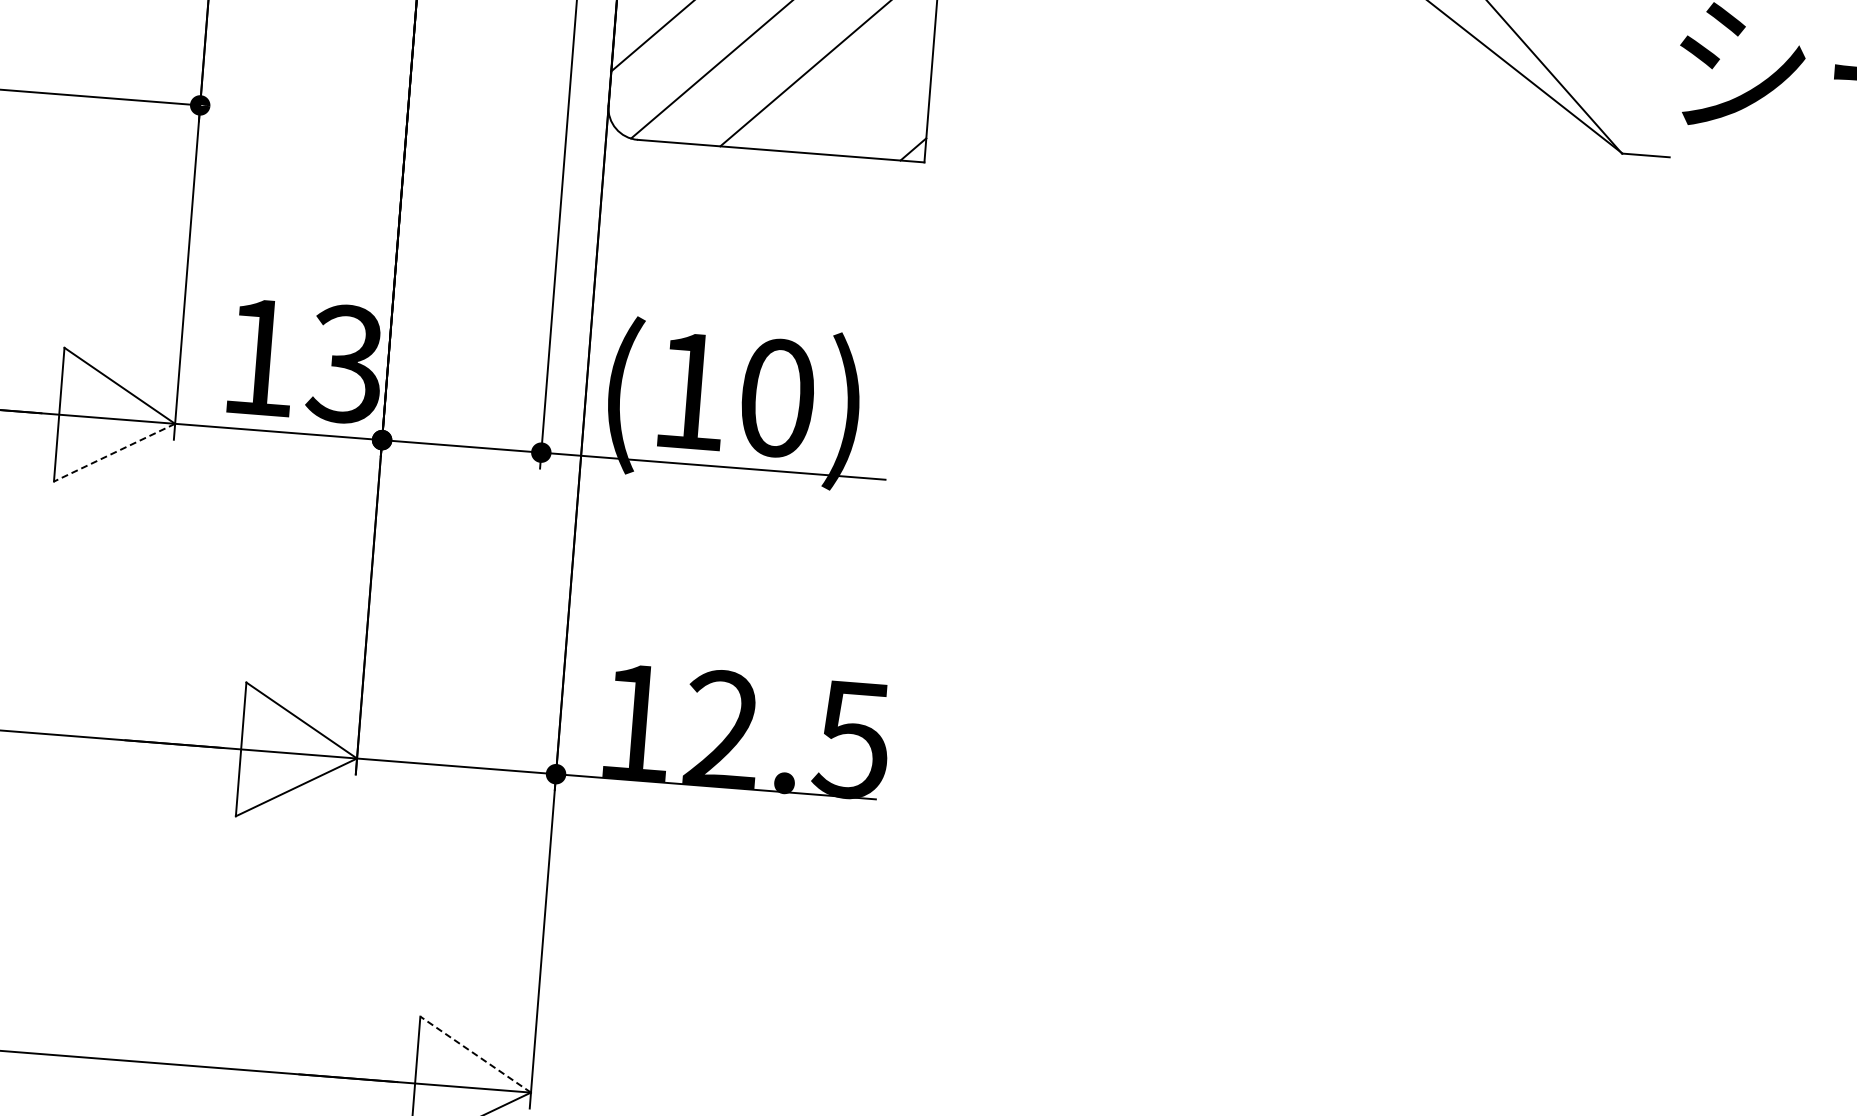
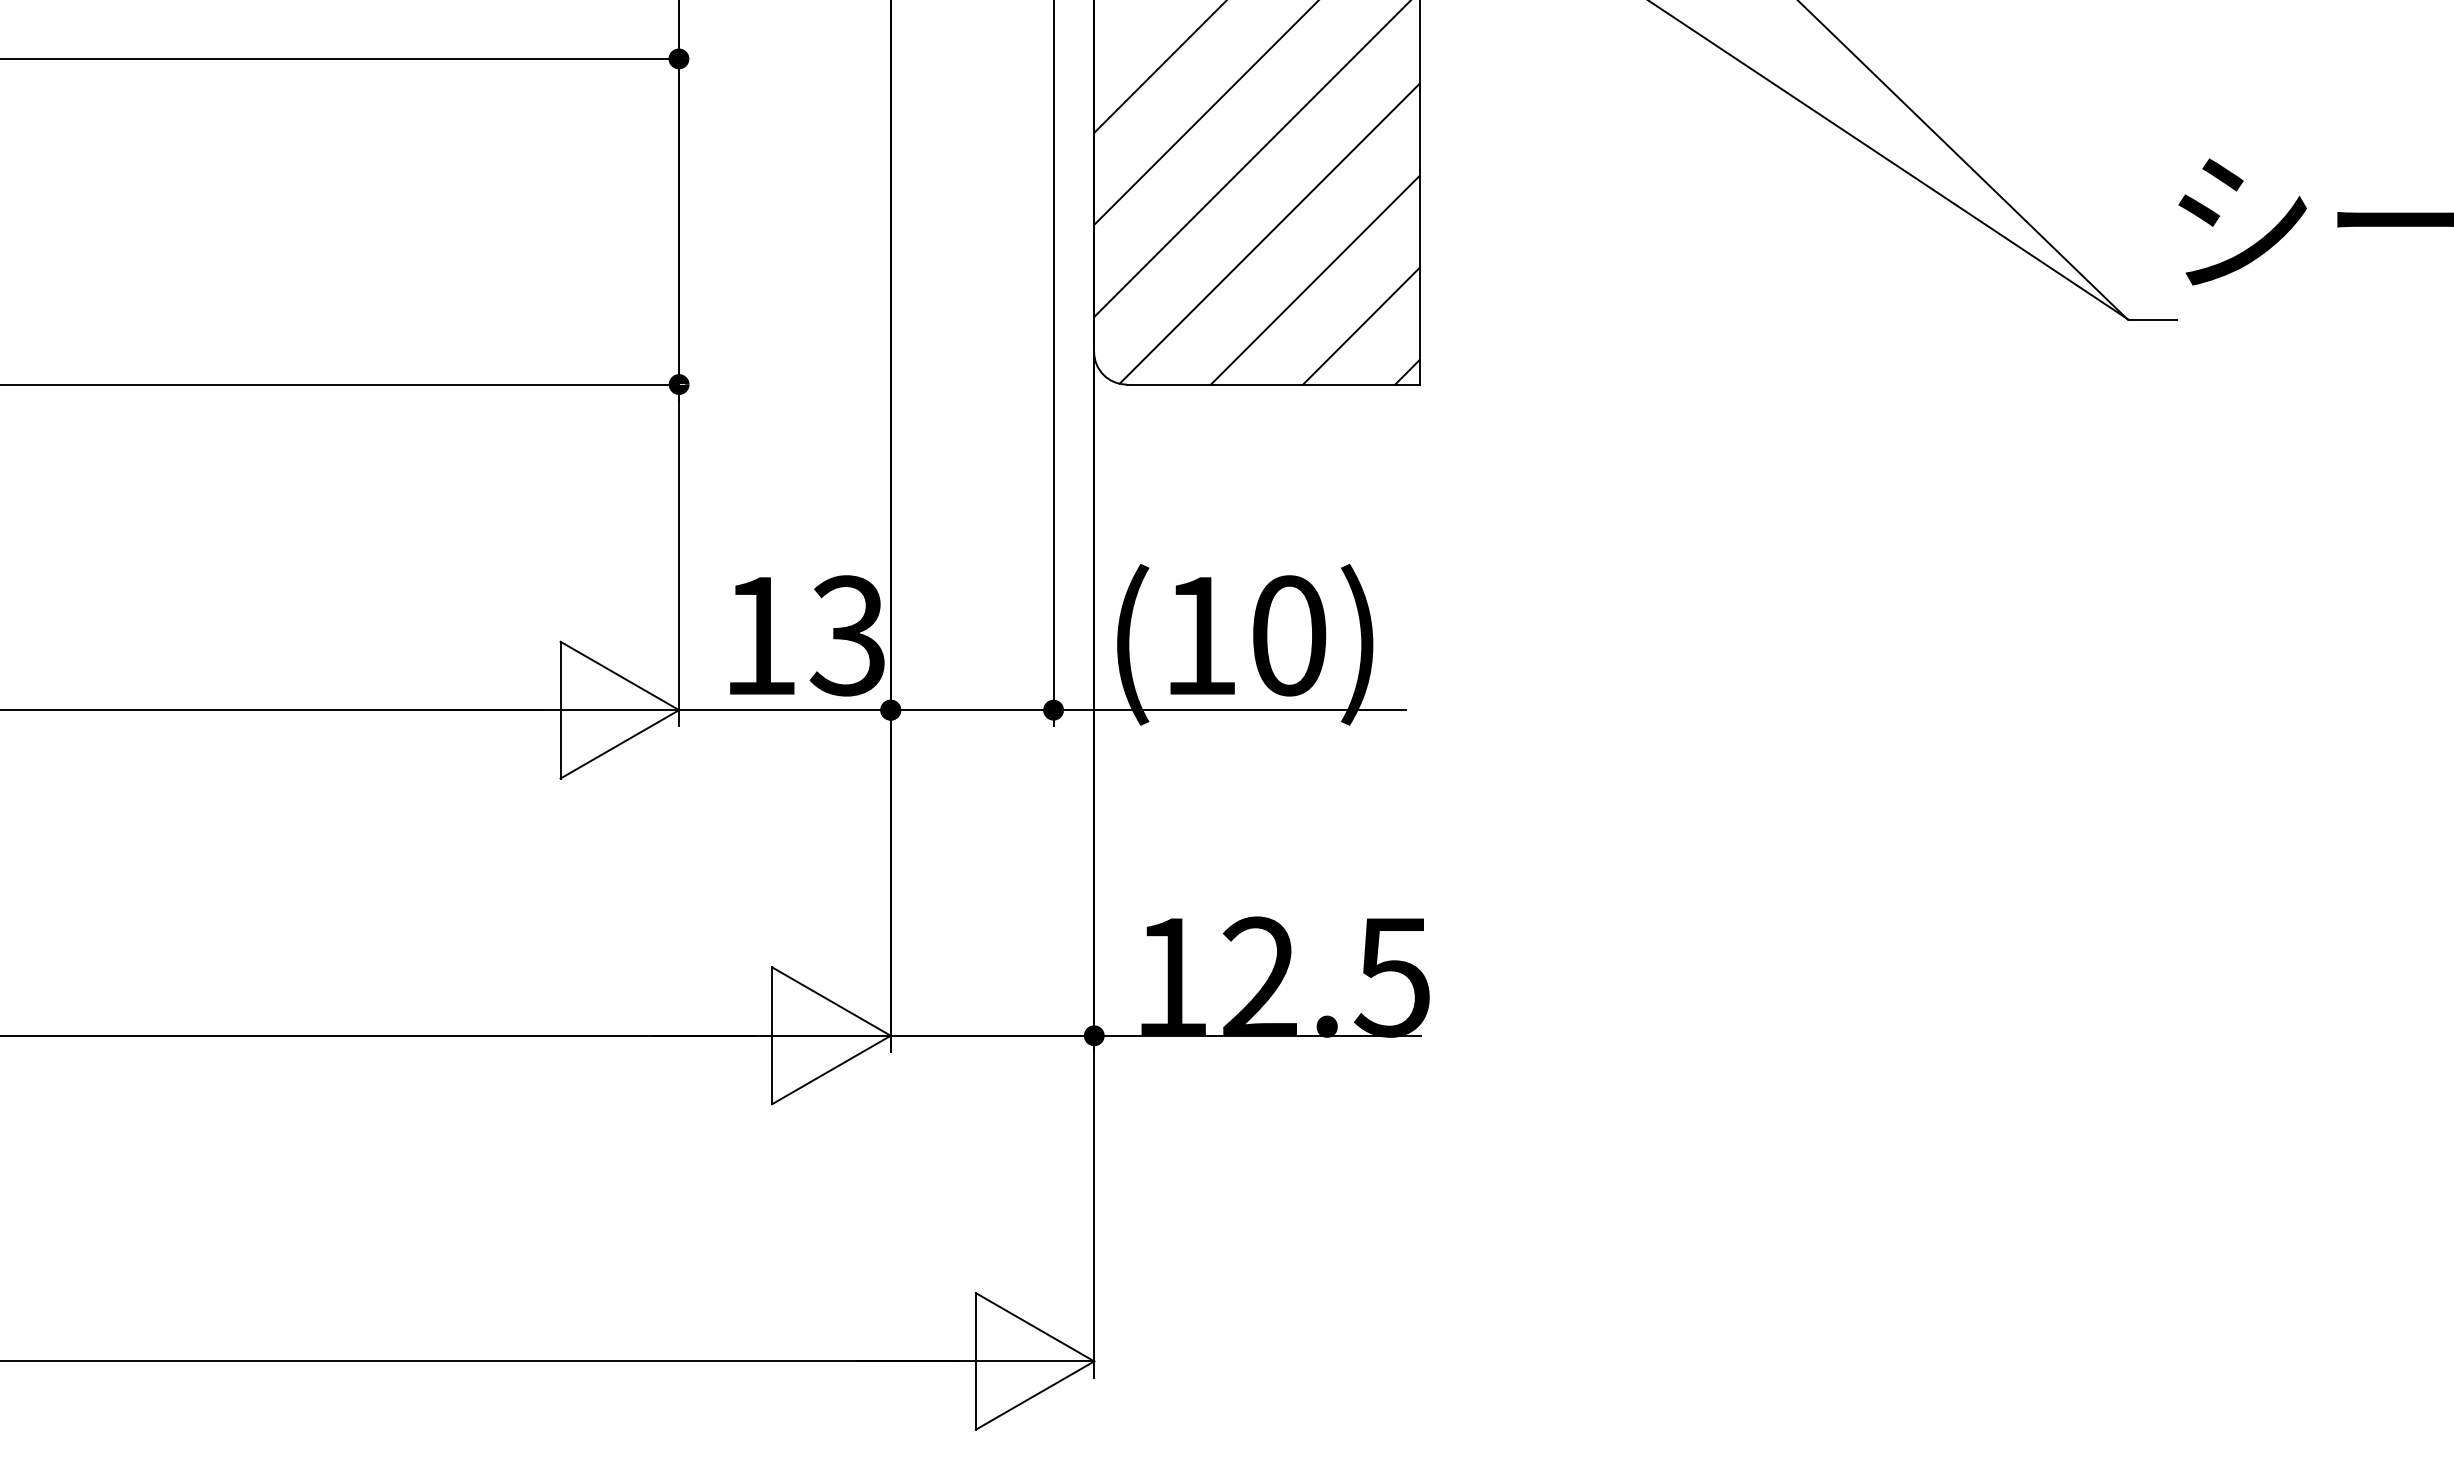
line: (872, 100) -> (1361, 325), added
line: (114, 452) -> (619, 744), dashed -> solid
line: (475, 1053) -> (1034, 1326), dashed -> solid

